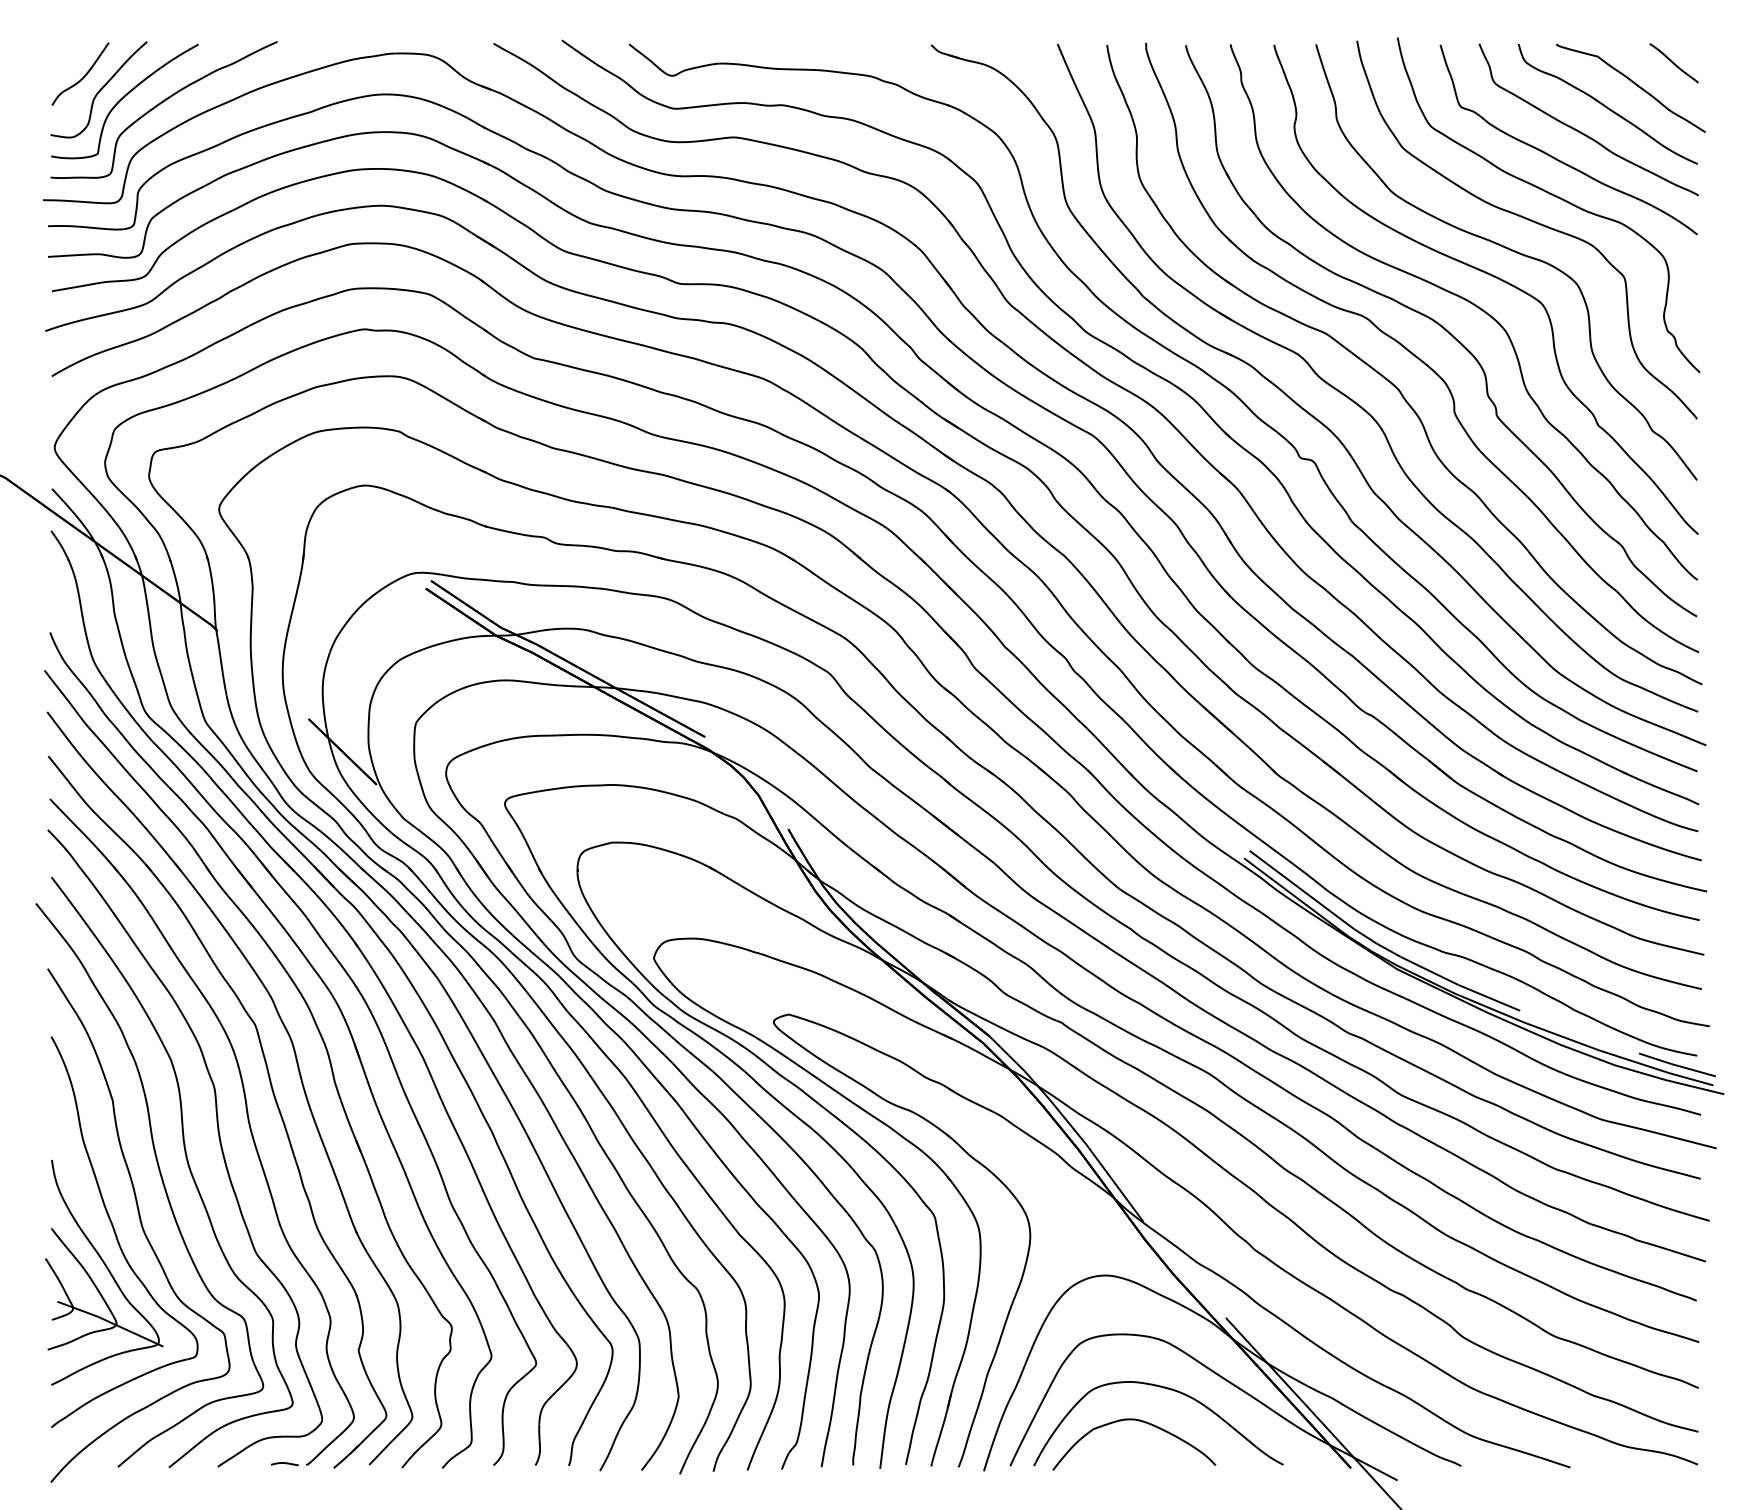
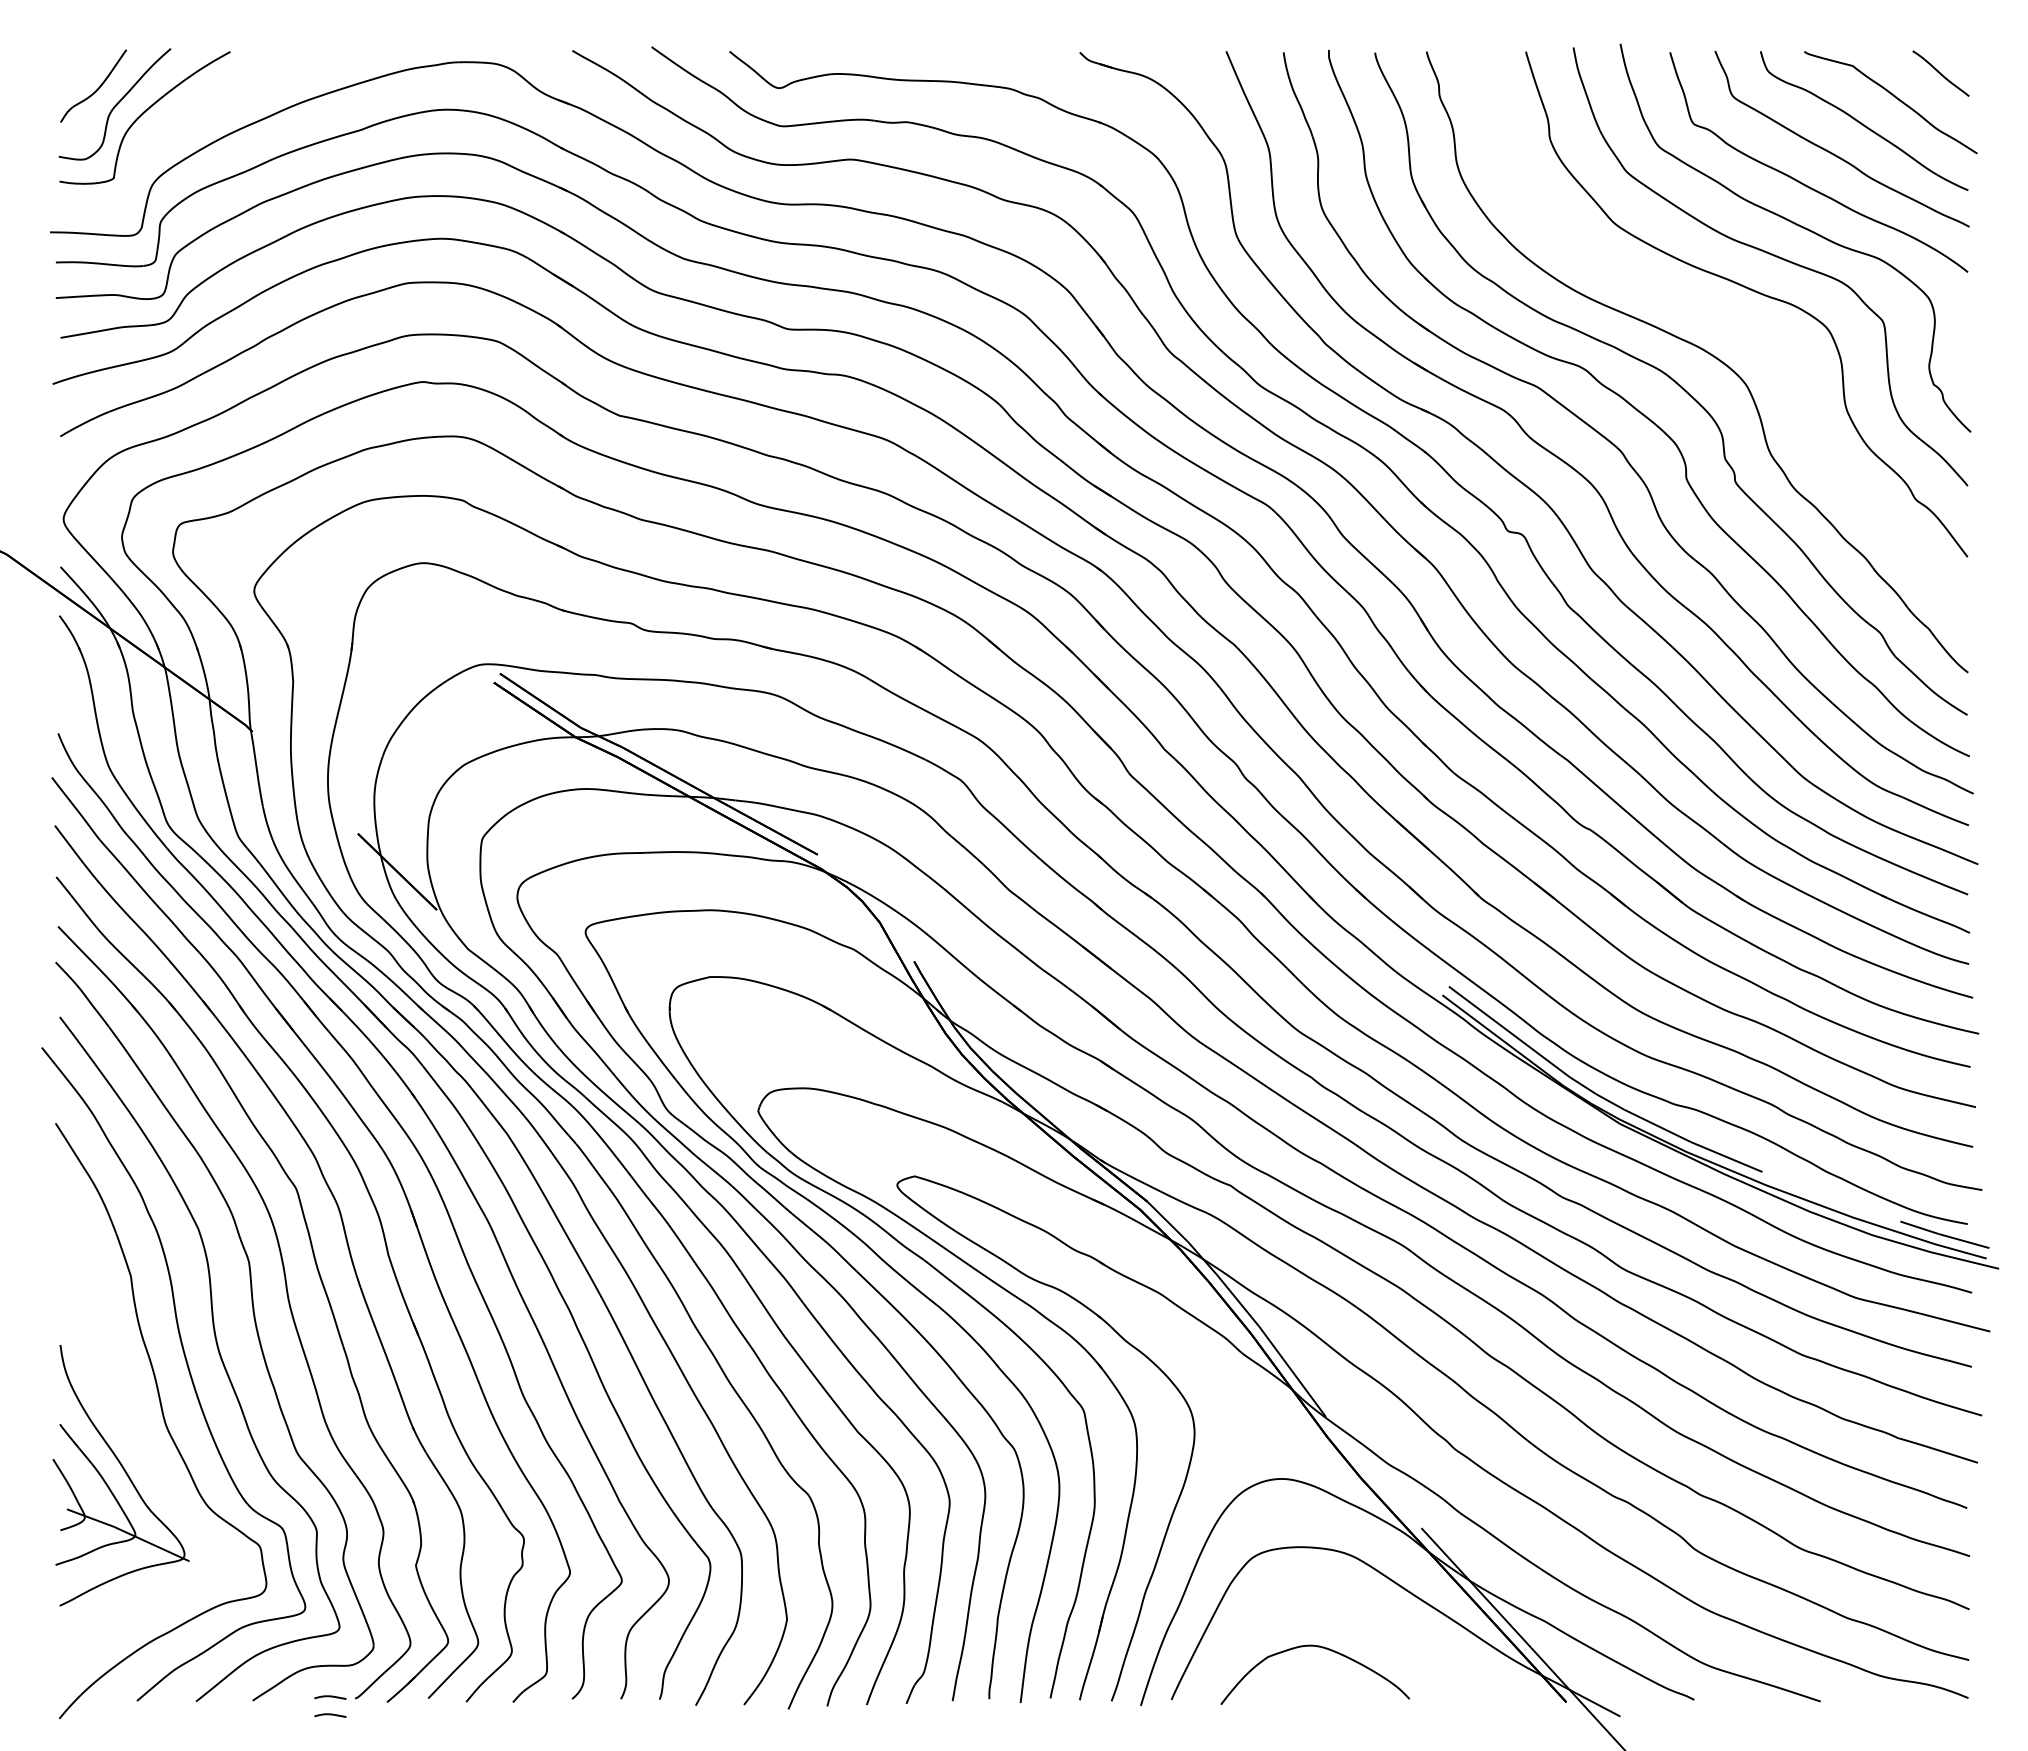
curve: (160, 104) -> (186, 121), removed
part: (1491, 276) -> (1729, 320), removed
part: (116, 1234) -> (135, 1431), removed
curve: (1169, 1389) -> (1355, 1611), removed
curve: (284, 1479) -> (330, 1715), added

